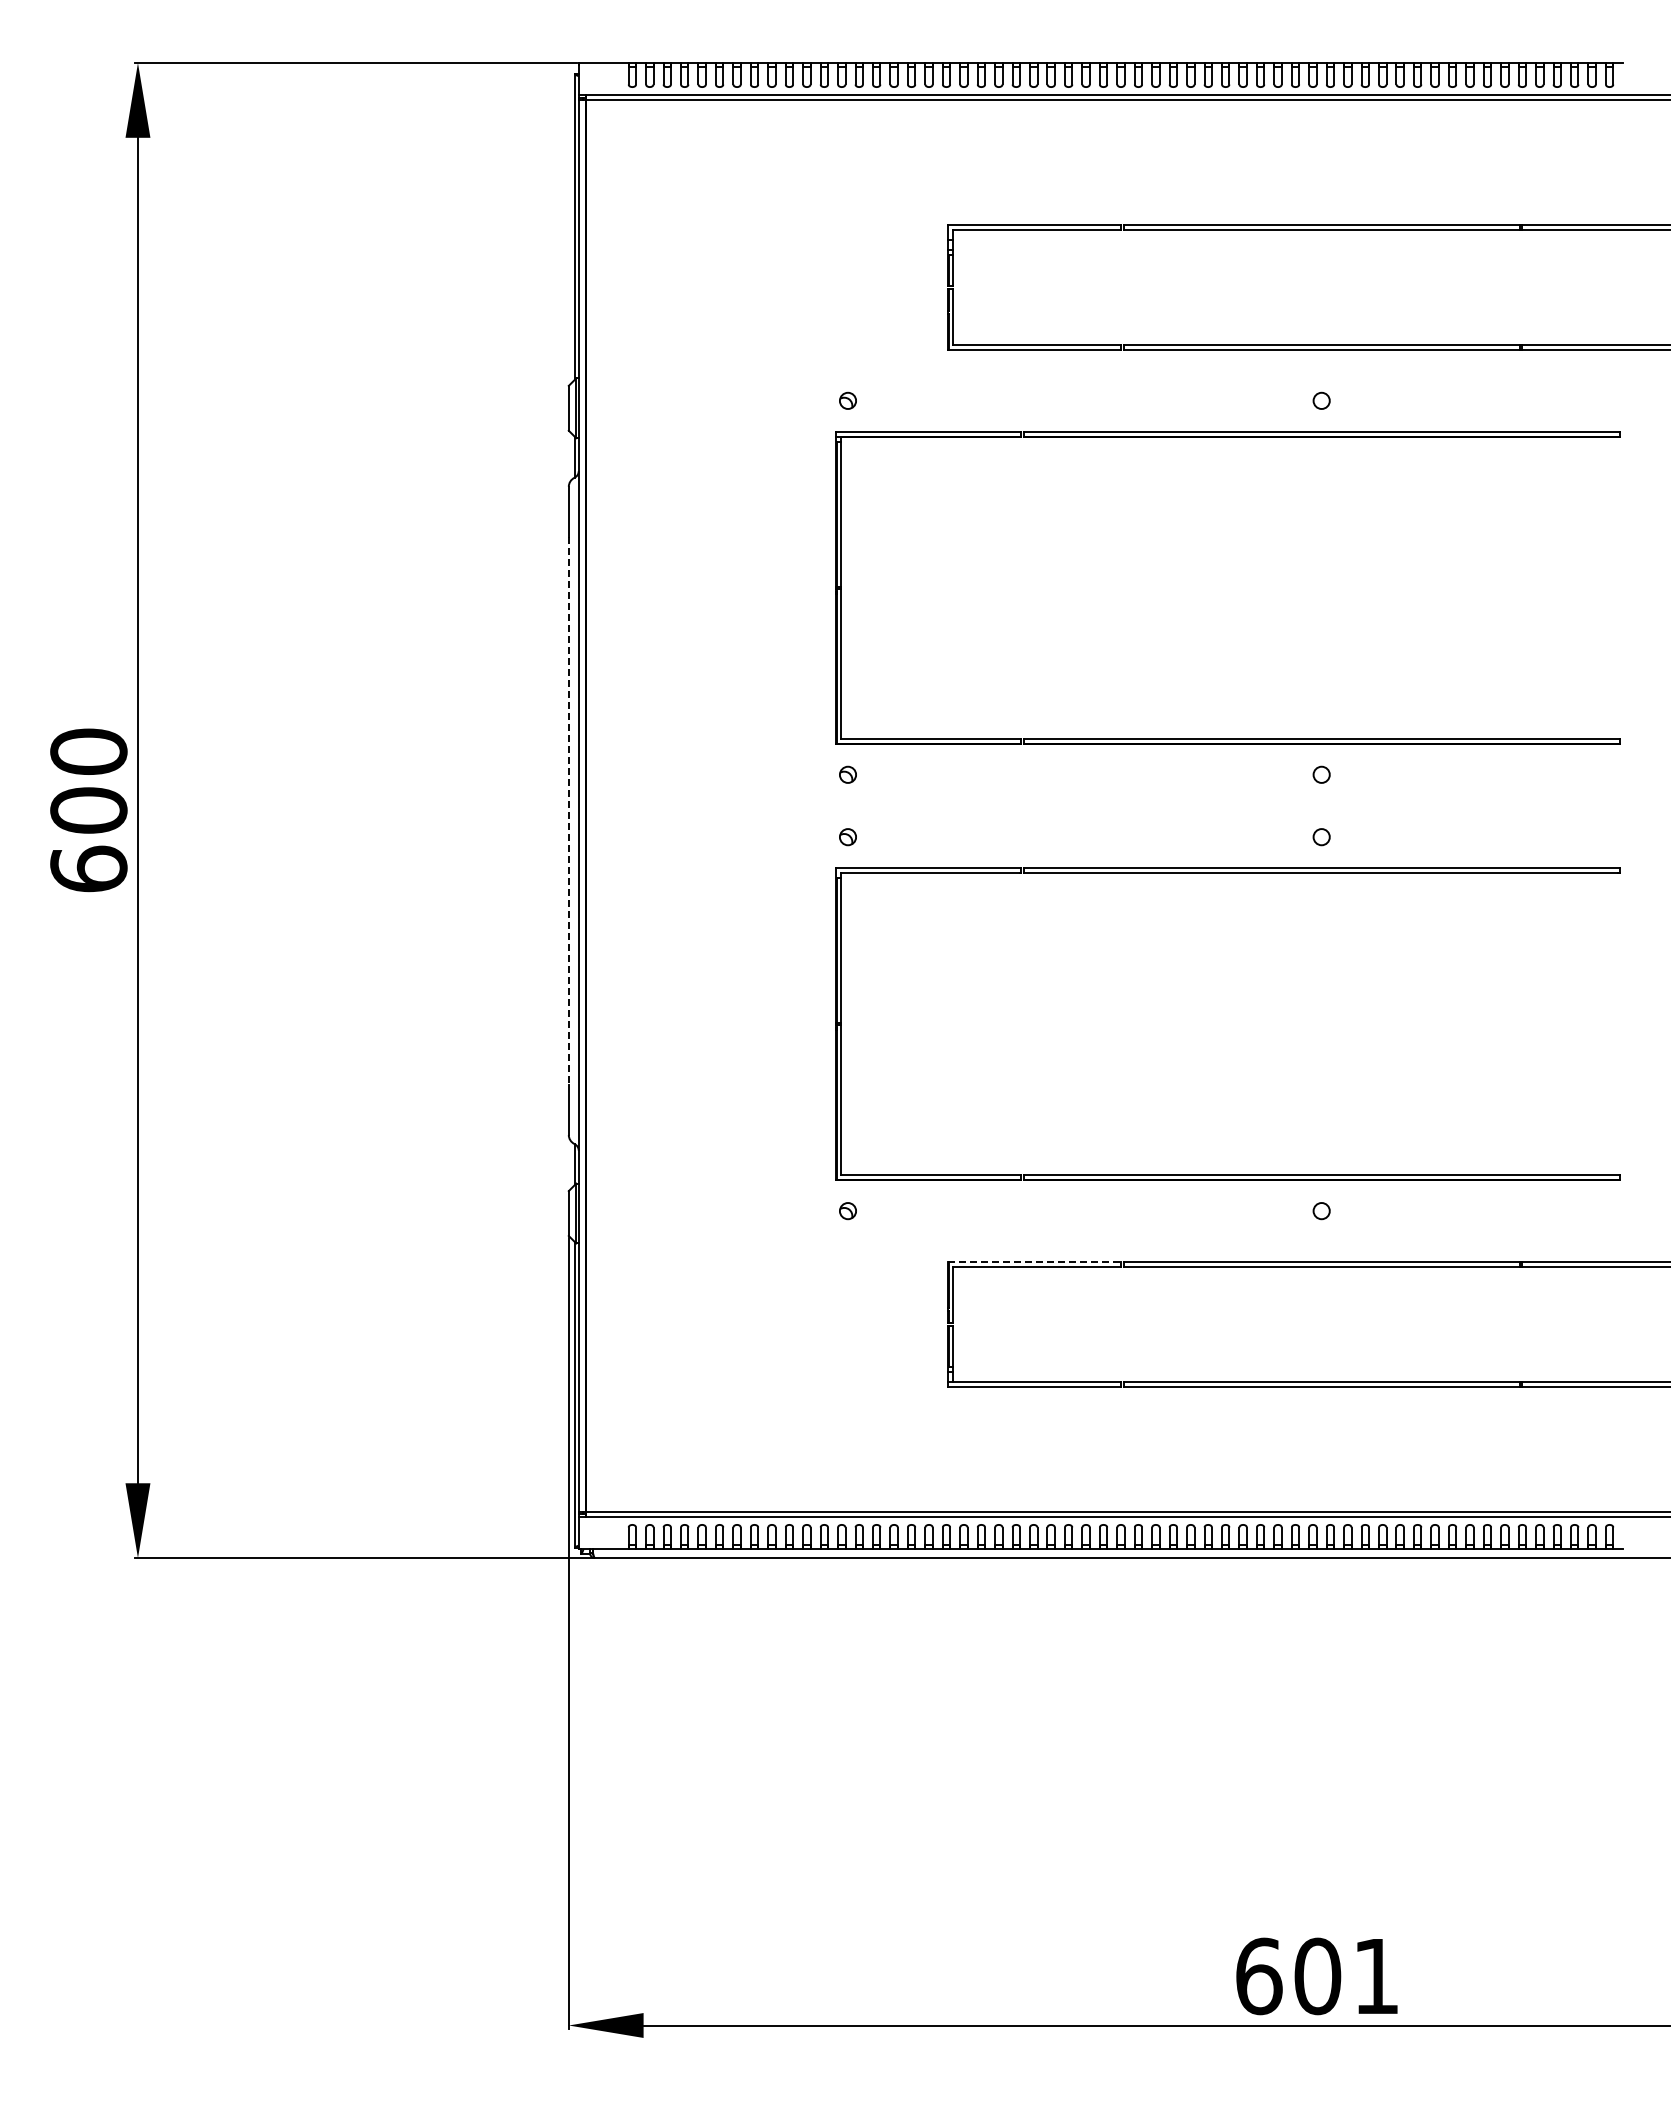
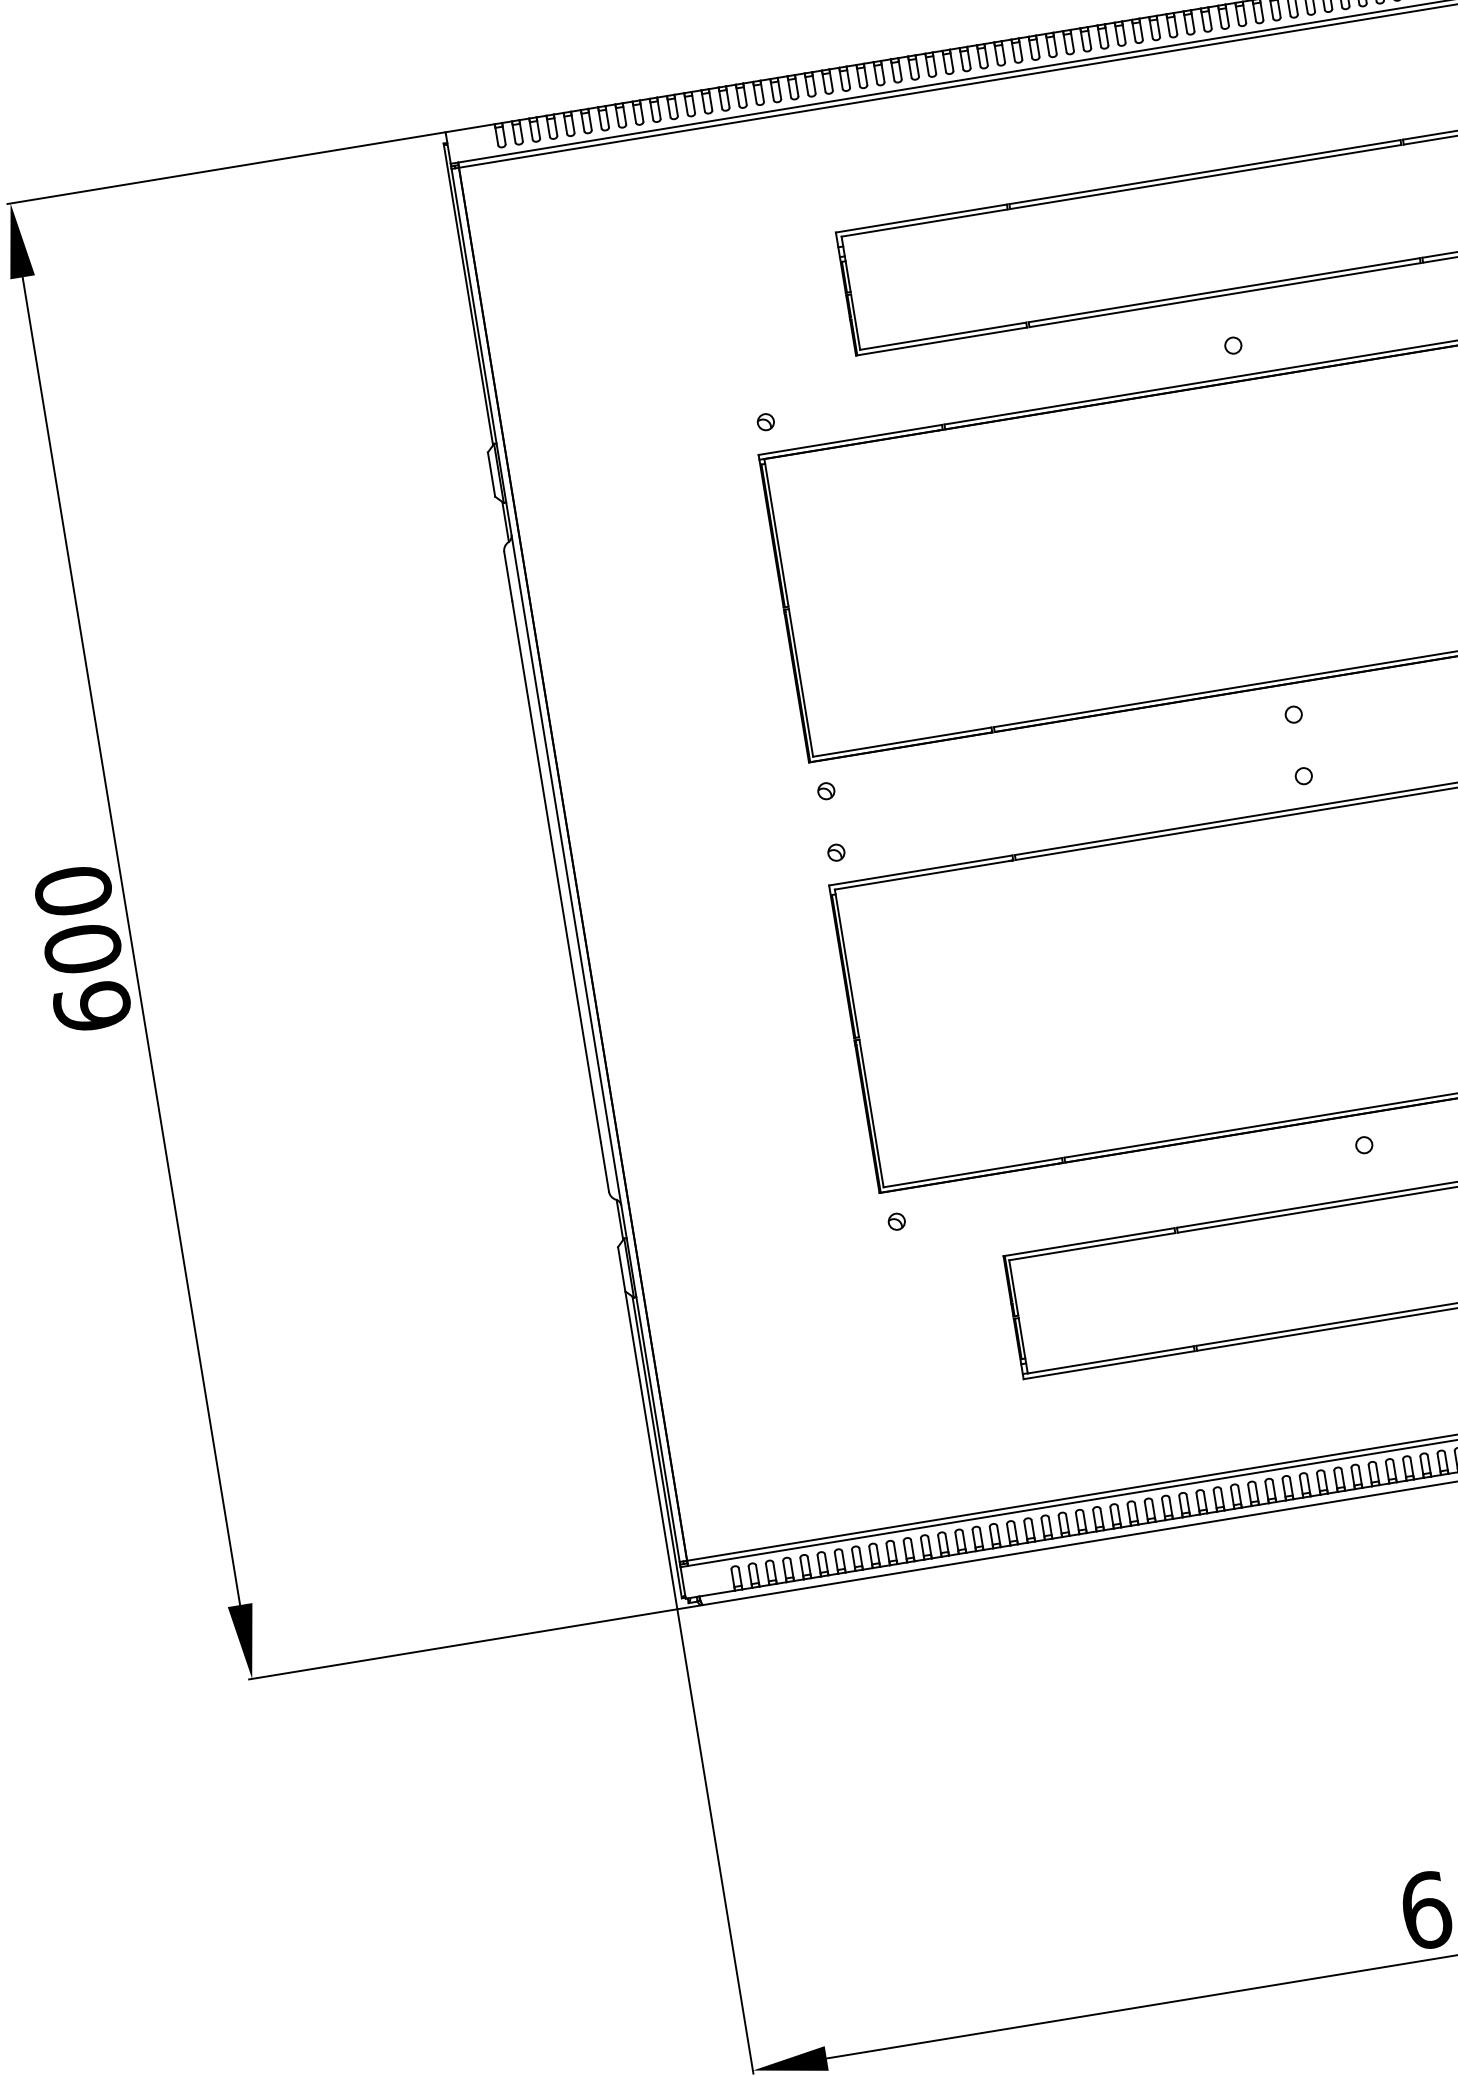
line: (568, 811) -> (556, 872), dashed -> solid
line: (1034, 1262) -> (1089, 1242), dashed -> solid

